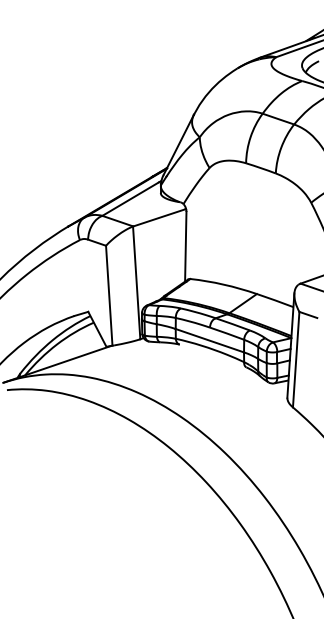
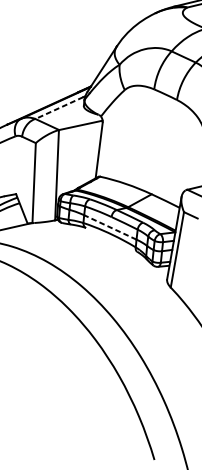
line: (130, 199) -> (59, 108), solid -> dashed
line: (209, 340) -> (110, 227), solid -> dashed

